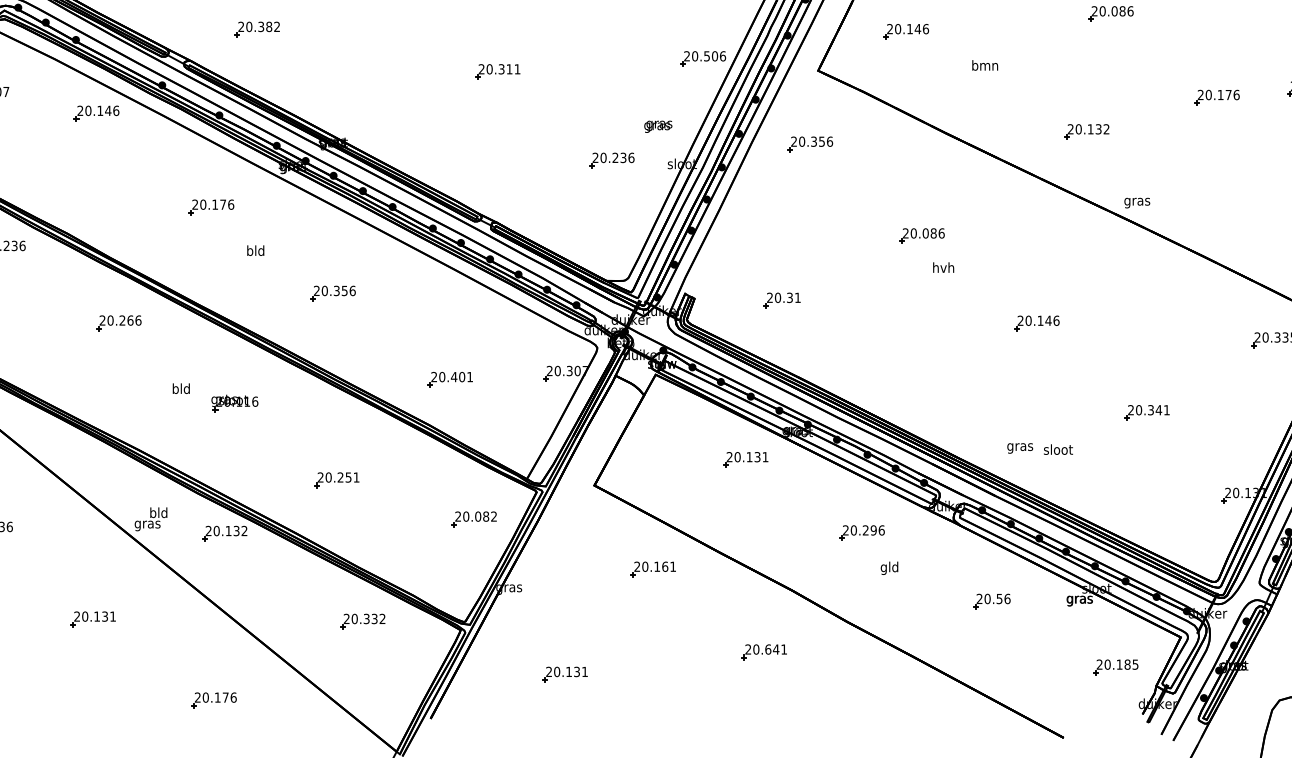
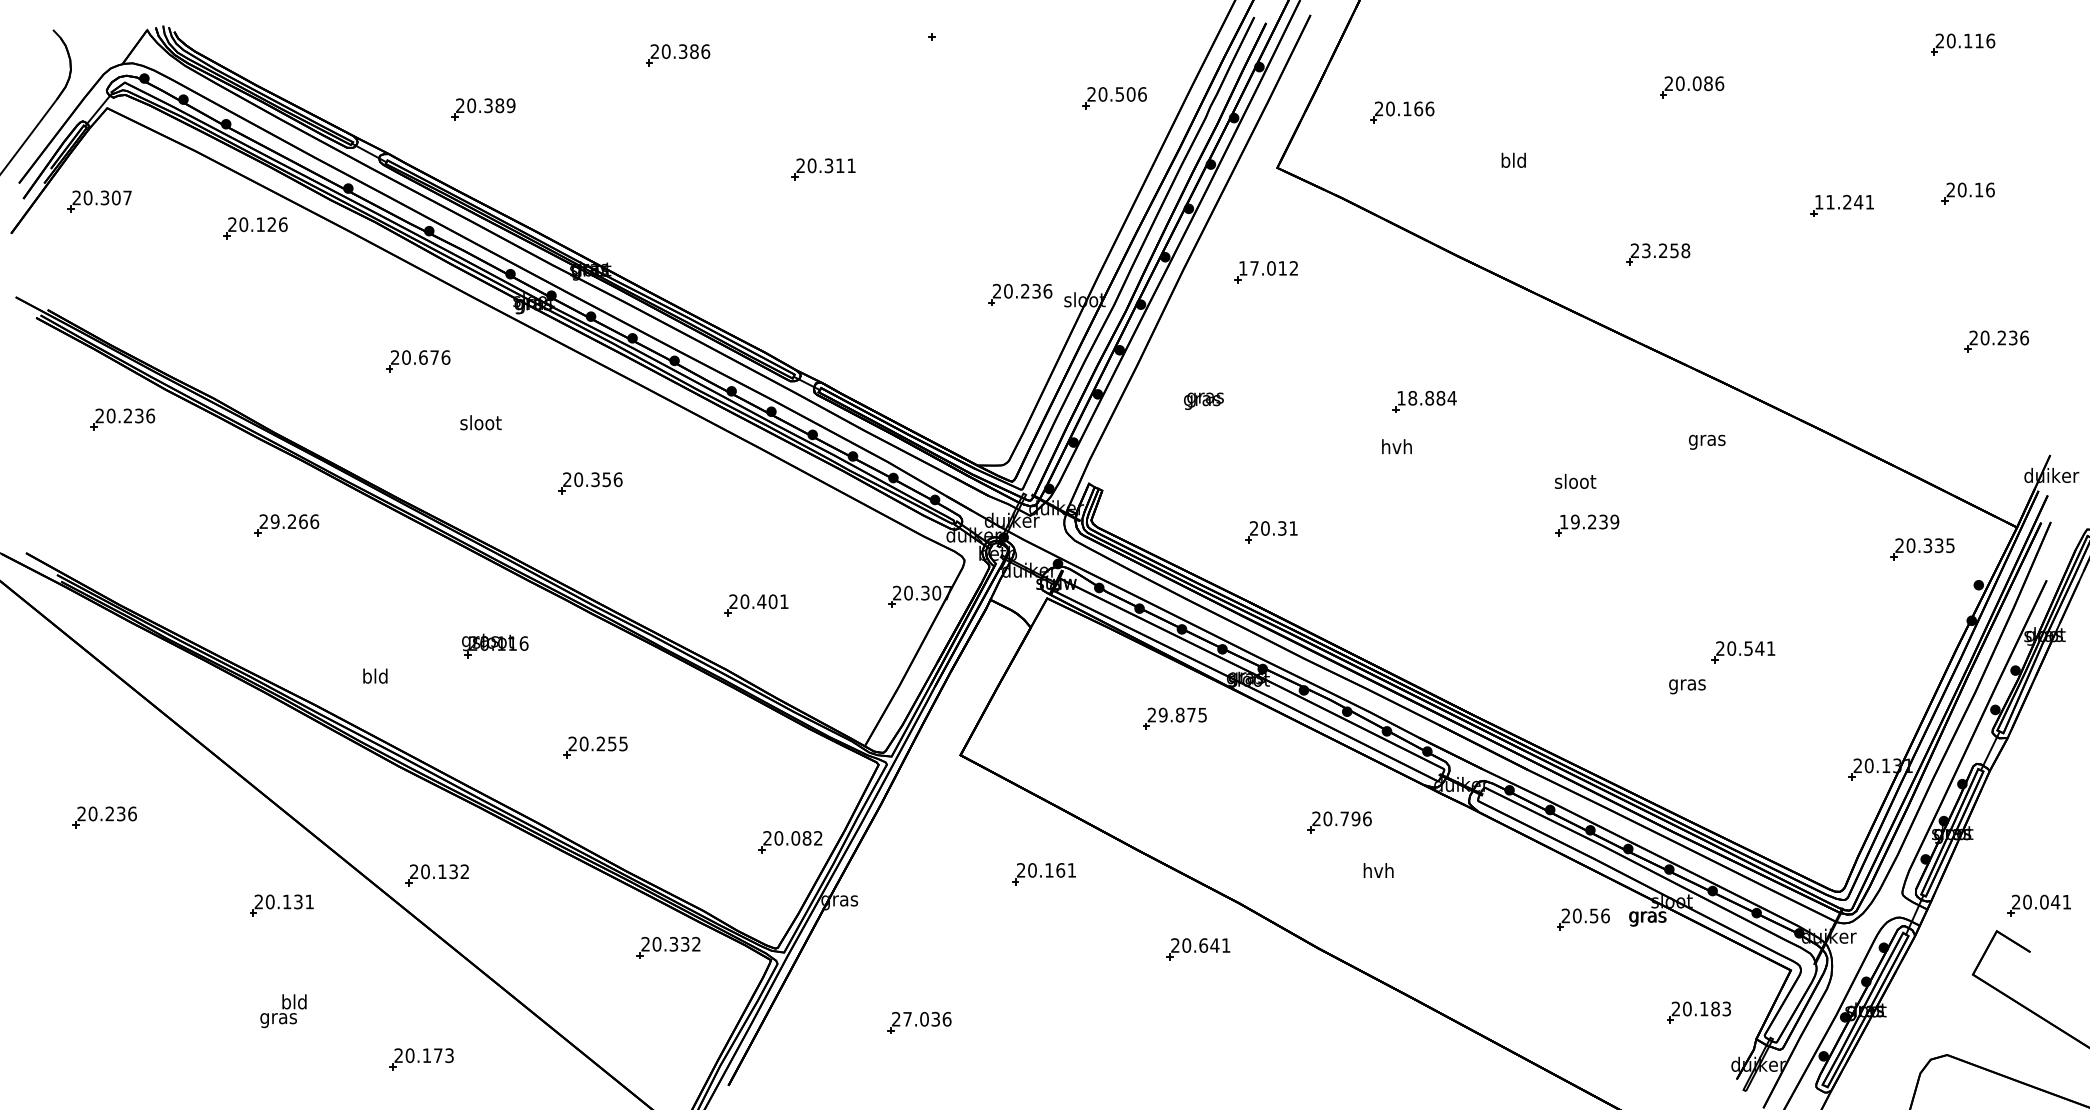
text: (276, 26) -> (510, 105), 20.382 -> 20.389
text: (917, 28) -> (1418, 108), 20.146 -> 20.166
part: (703, 59) -> (1114, 98), moved
text: (984, 64) -> (1513, 159), bmn -> bld
text: (1218, 94) -> (1844, 201), 20.176 -> 11.241
text: (107, 110) -> (271, 224), 20.146 -> 20.126
text: (658, 126) -> (1203, 400), moved
text: (1092, 129) -> (1666, 250), 20.132 -> 23.258
text: (811, 141) -> (1268, 268), 20.356 -> 17.012
part: (612, 160) -> (1020, 294), moved
text: (1137, 202) -> (1707, 441), moved
text: (215, 204) -> (423, 357), 20.176 -> 20.676
text: (923, 232) -> (1426, 397), 20.086 -> 18.884
text: (255, 250) -> (480, 422), bld -> sloot
text: (943, 267) -> (1396, 446), moved
part: (782, 300) -> (1271, 532), moved
text: (110, 320) -> (274, 521), 20.266 -> 29.266
text: (1038, 320) -> (1589, 521), 20.146 -> 19.239
text: (181, 388) -> (375, 675), moved
part: (235, 403) -> (495, 645), moved
text: (1150, 409) -> (1748, 647), 20.341 -> 20.541
text: (1020, 448) -> (1687, 686), moved
text: (1058, 448) -> (1575, 480), moved
text: (751, 456) -> (1182, 714), 20.131 -> 29.875
text: (356, 477) -> (623, 743), 20.251 -> 20.255
text: (151, 519) -> (283, 1011), moved
part: (474, 519) -> (790, 842), moved
text: (865, 530) -> (1344, 818), 20.296 -> 20.796
part: (224, 533) -> (436, 875), moved
text: (889, 568) -> (1378, 872), gld -> hvh
part: (992, 601) -> (1583, 919), moved
part: (93, 619) -> (281, 905), moved
part: (362, 621) -> (668, 947), moved
part: (764, 652) -> (1198, 949), moved
text: (1135, 664) -> (1726, 1008), 20.185 -> 20.183
text: (571, 671) -> (927, 1018), 20.131 -> 27.036
text: (233, 697) -> (449, 1055), 20.176 -> 20.173

